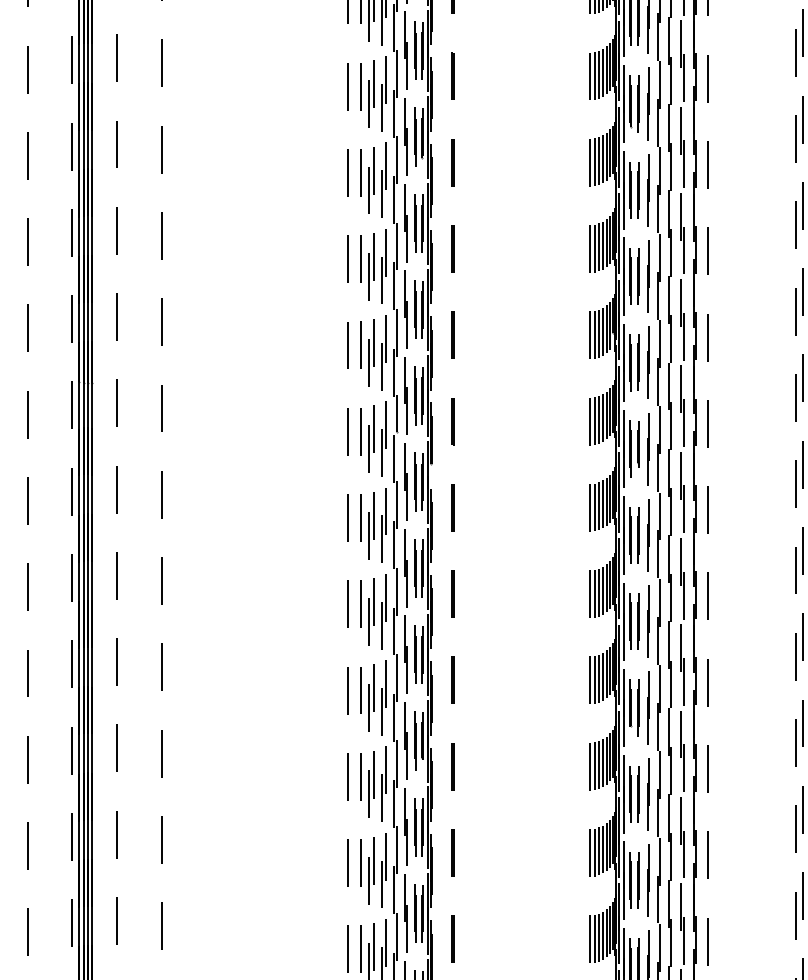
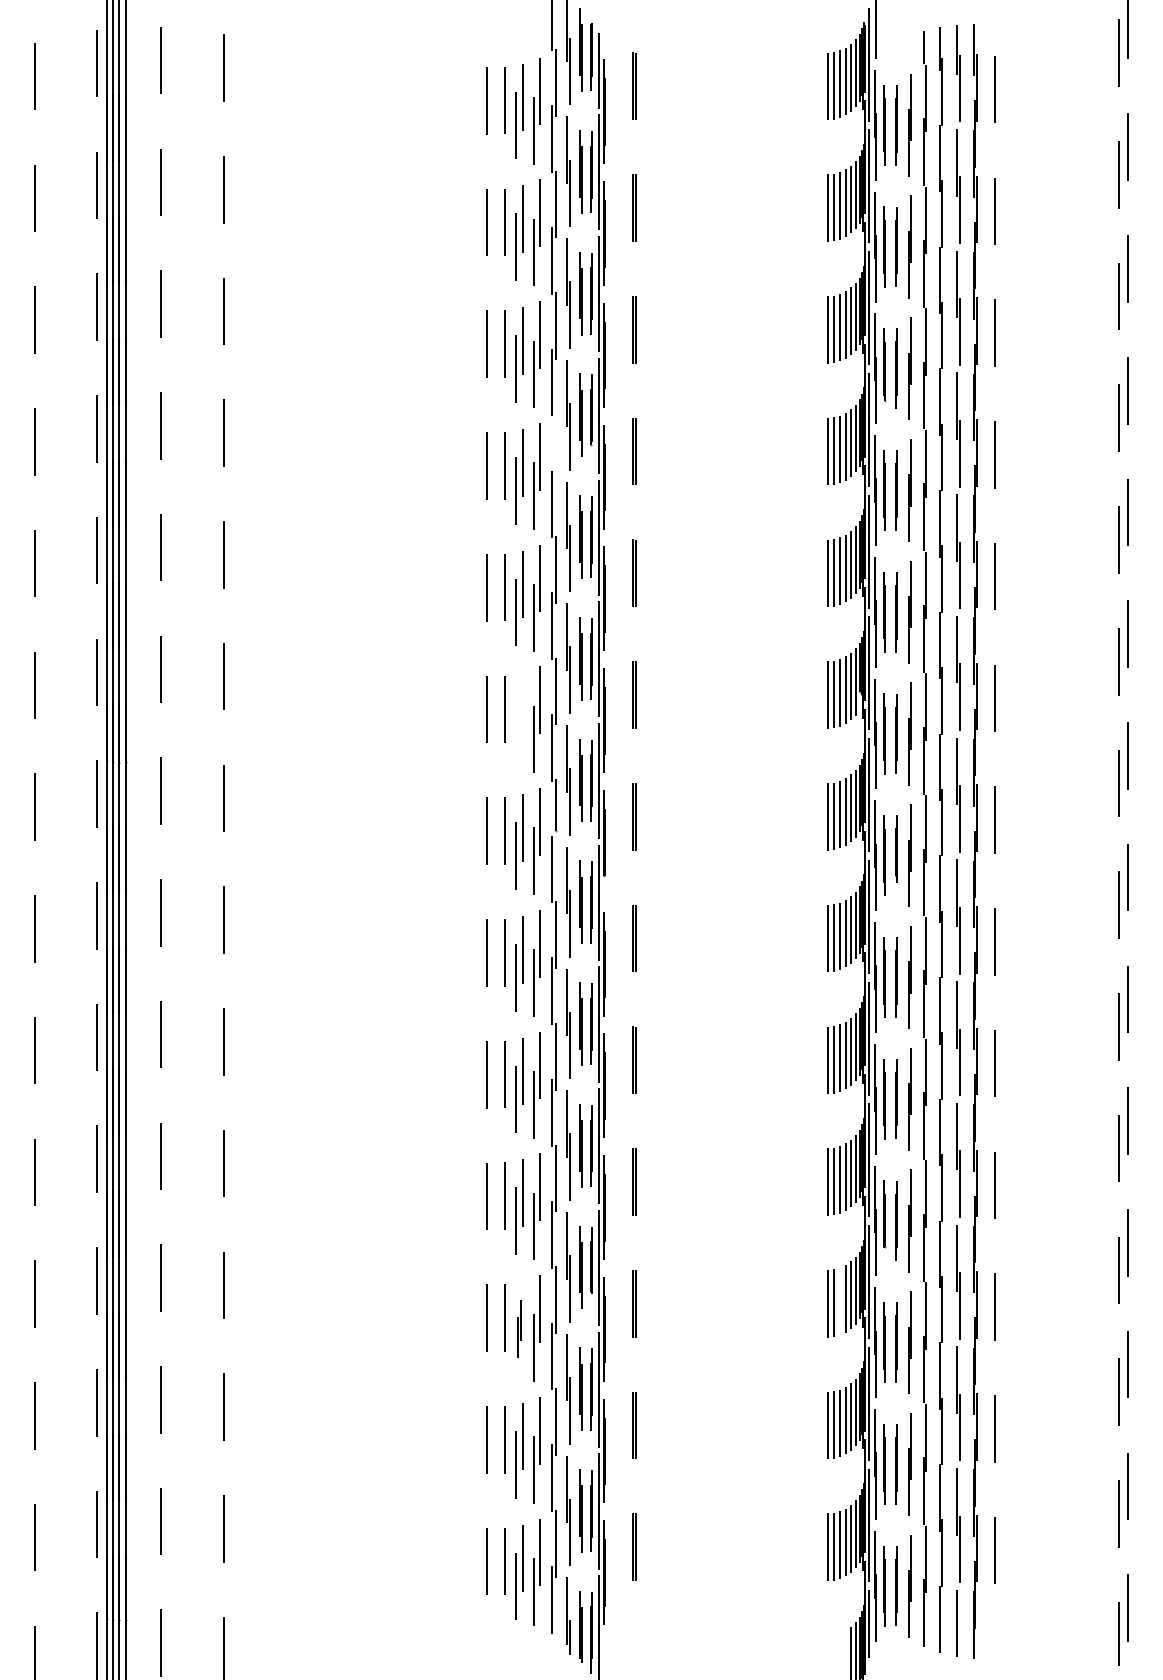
line: (397, 159) -> (555, 447), removed
part: (371, 352) -> (519, 719), removed
line: (599, 765) -> (840, 1301), removed
part: (371, 784) -> (519, 1328), size x0.6

